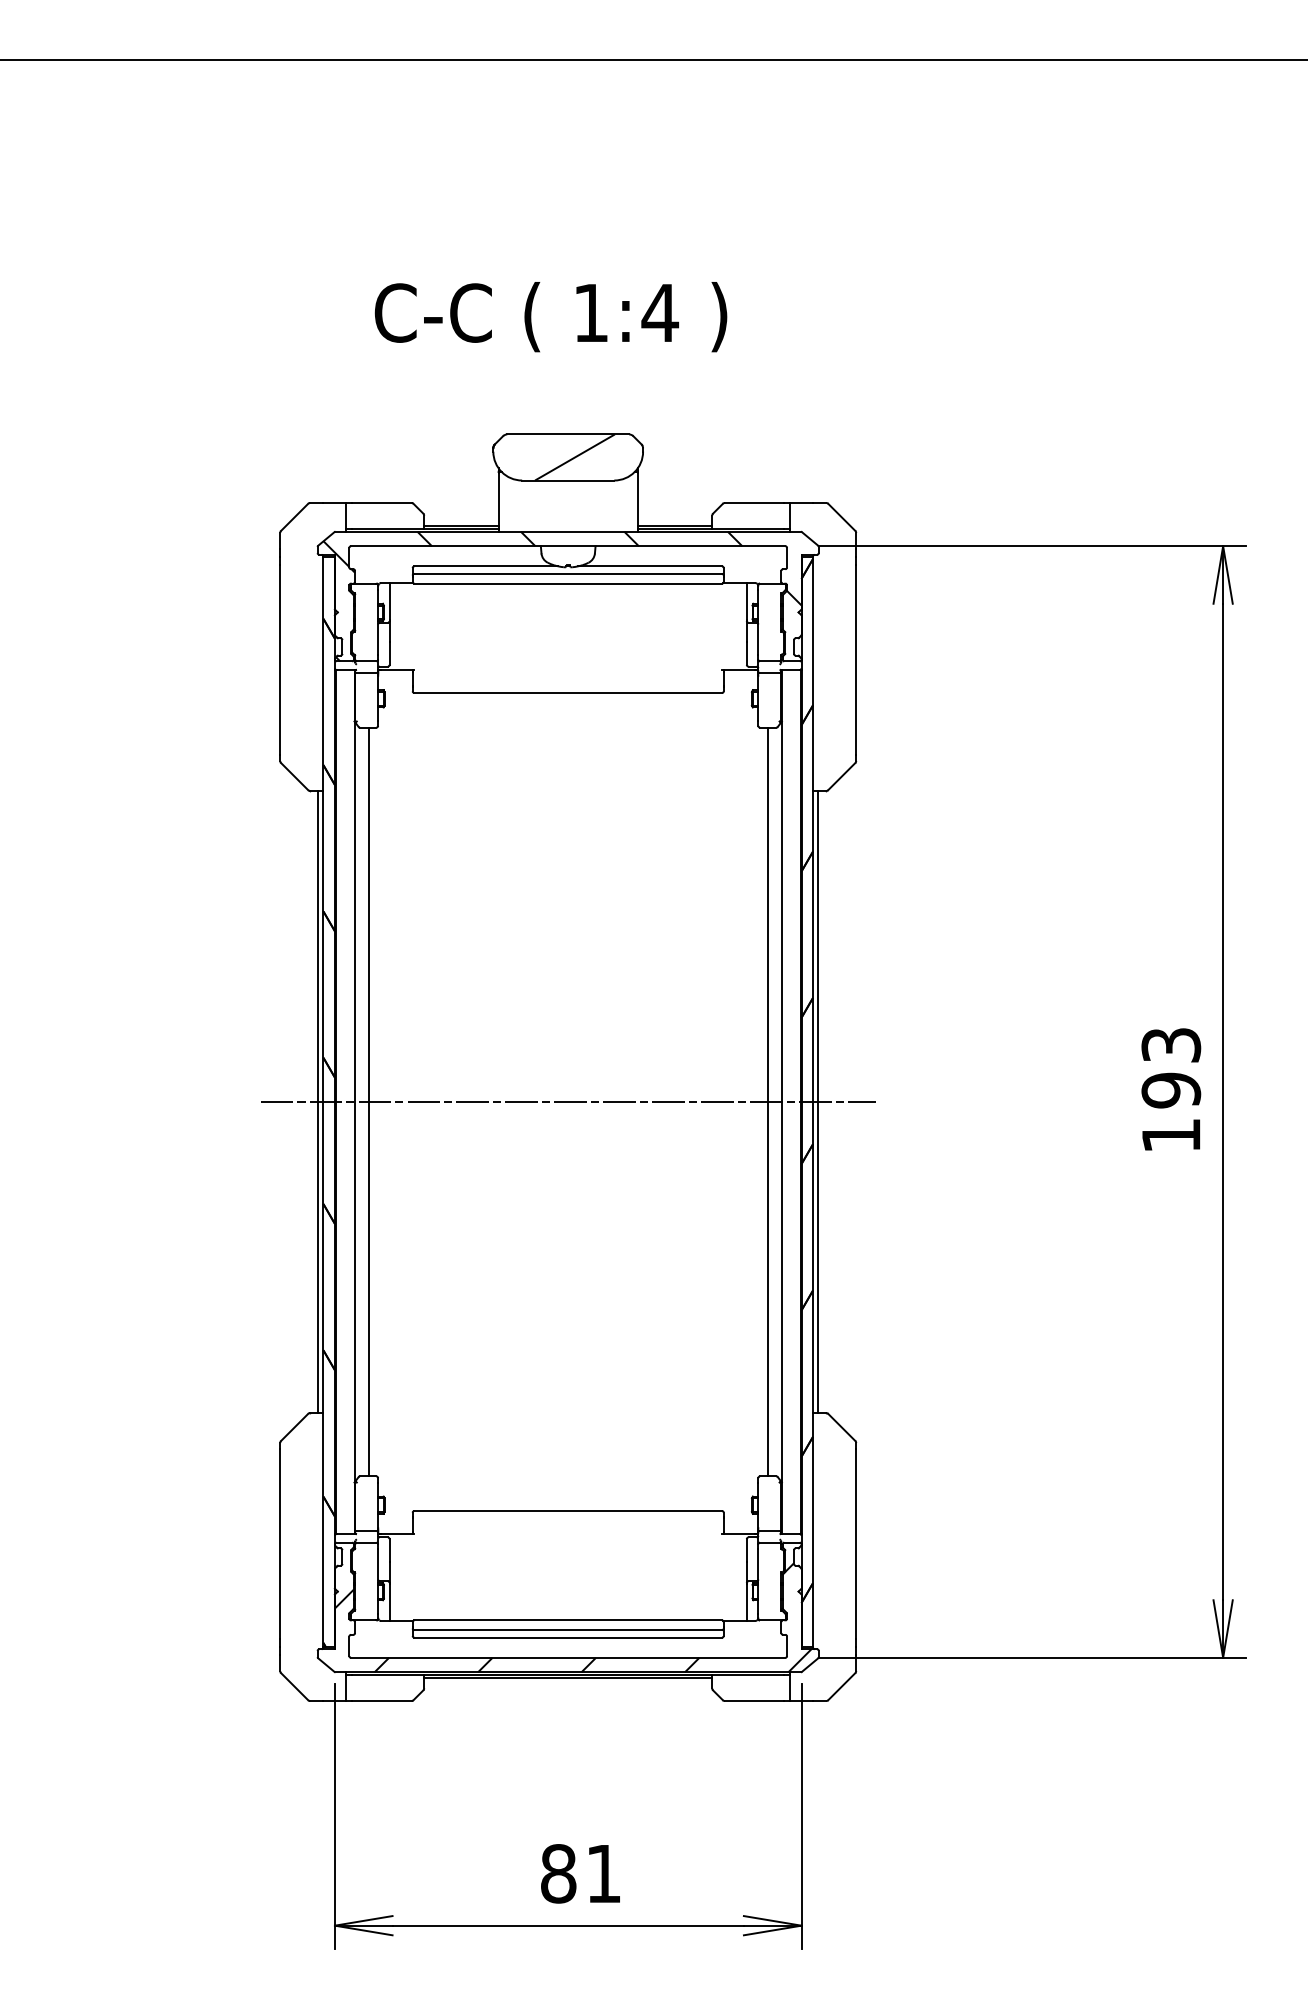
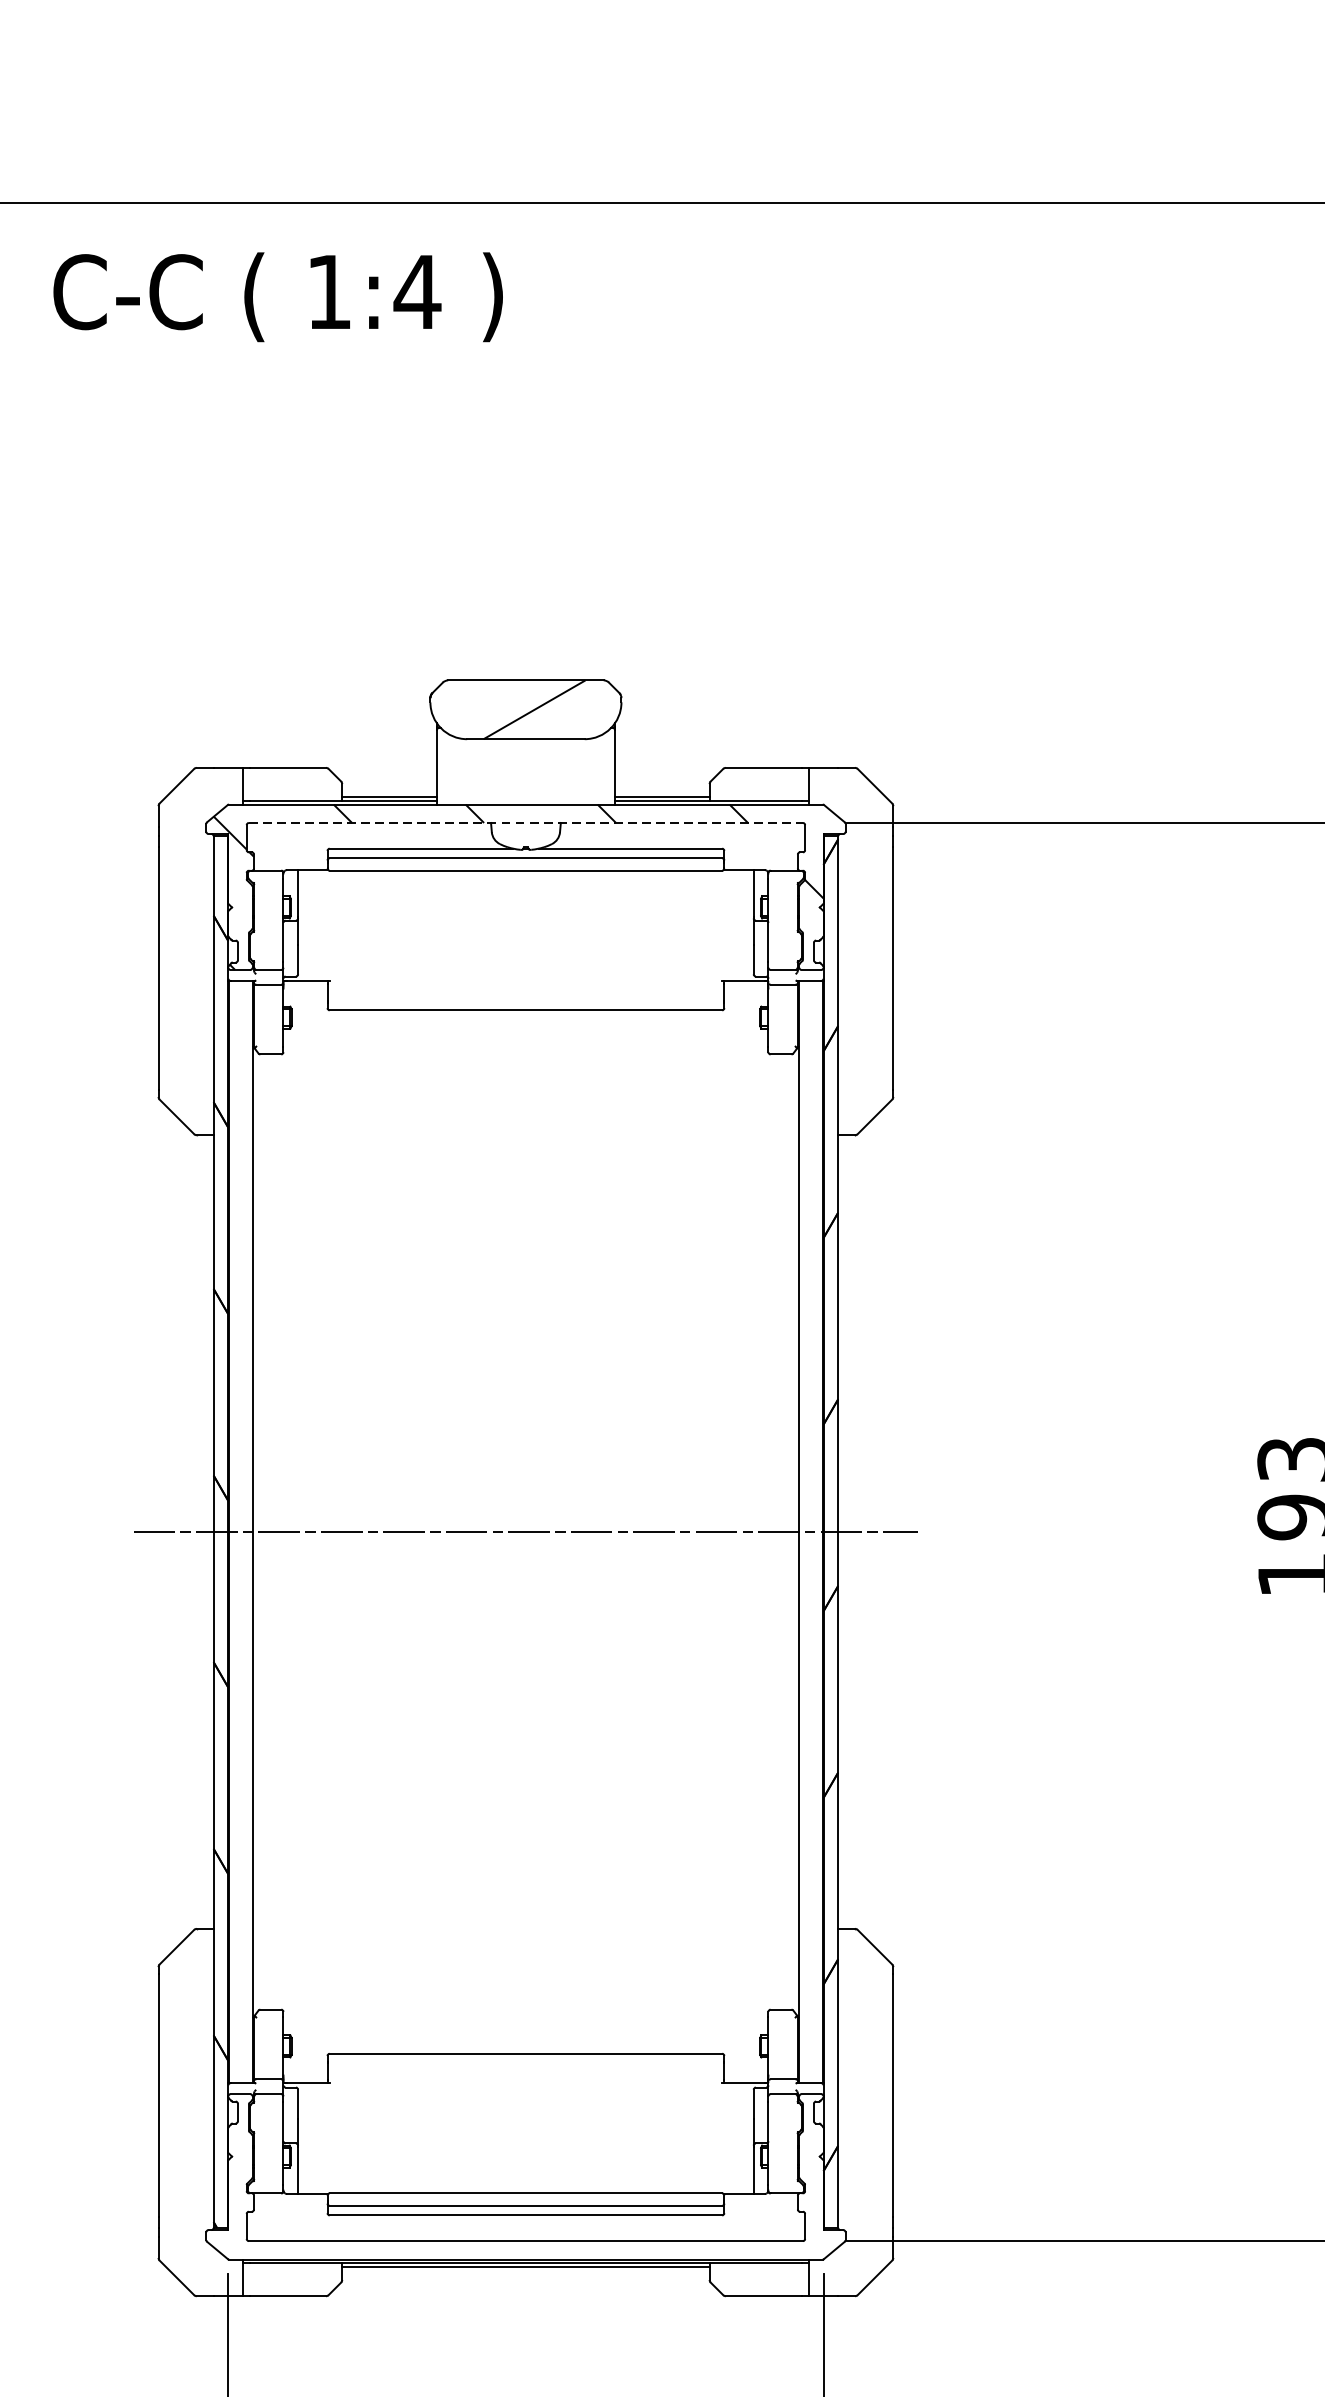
text: (550, 317) -> (277, 297), moved
line: (568, 546) -> (526, 823), solid -> dashed
line: (318, 1101) -> (207, 1531), removed
line: (368, 1101) -> (271, 1531), removed
line: (767, 1101) -> (780, 1531), removed
line: (818, 1101) -> (845, 1531), removed
hatch: (572, 1617) -> (531, 2189), removed

